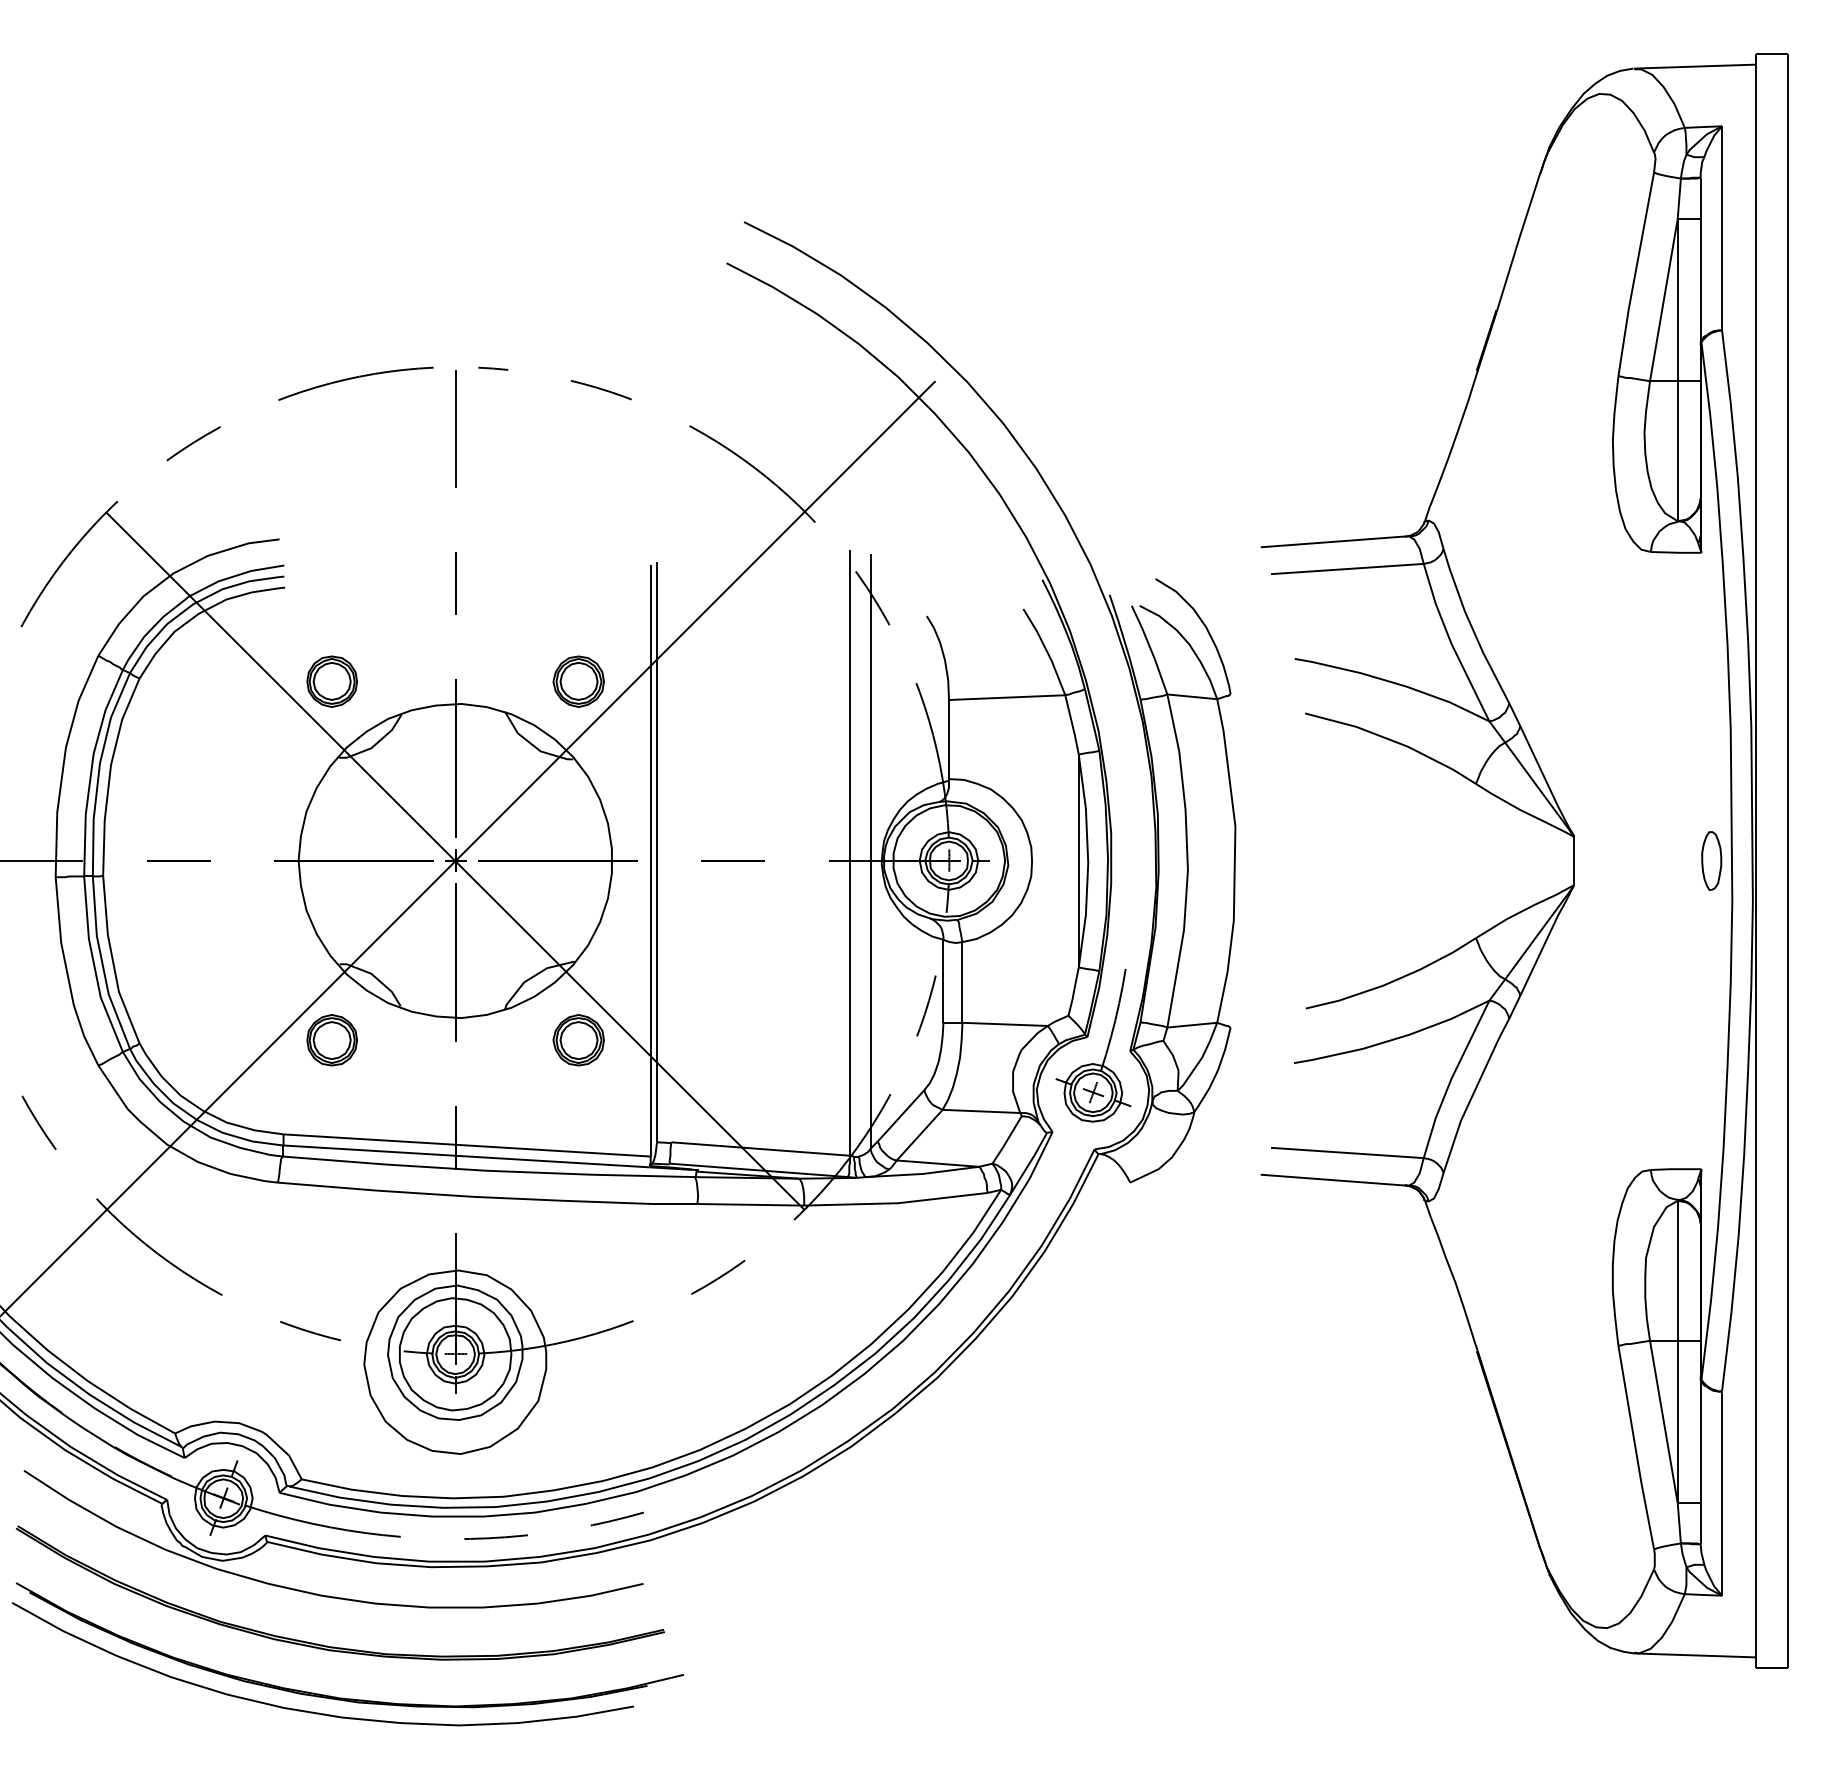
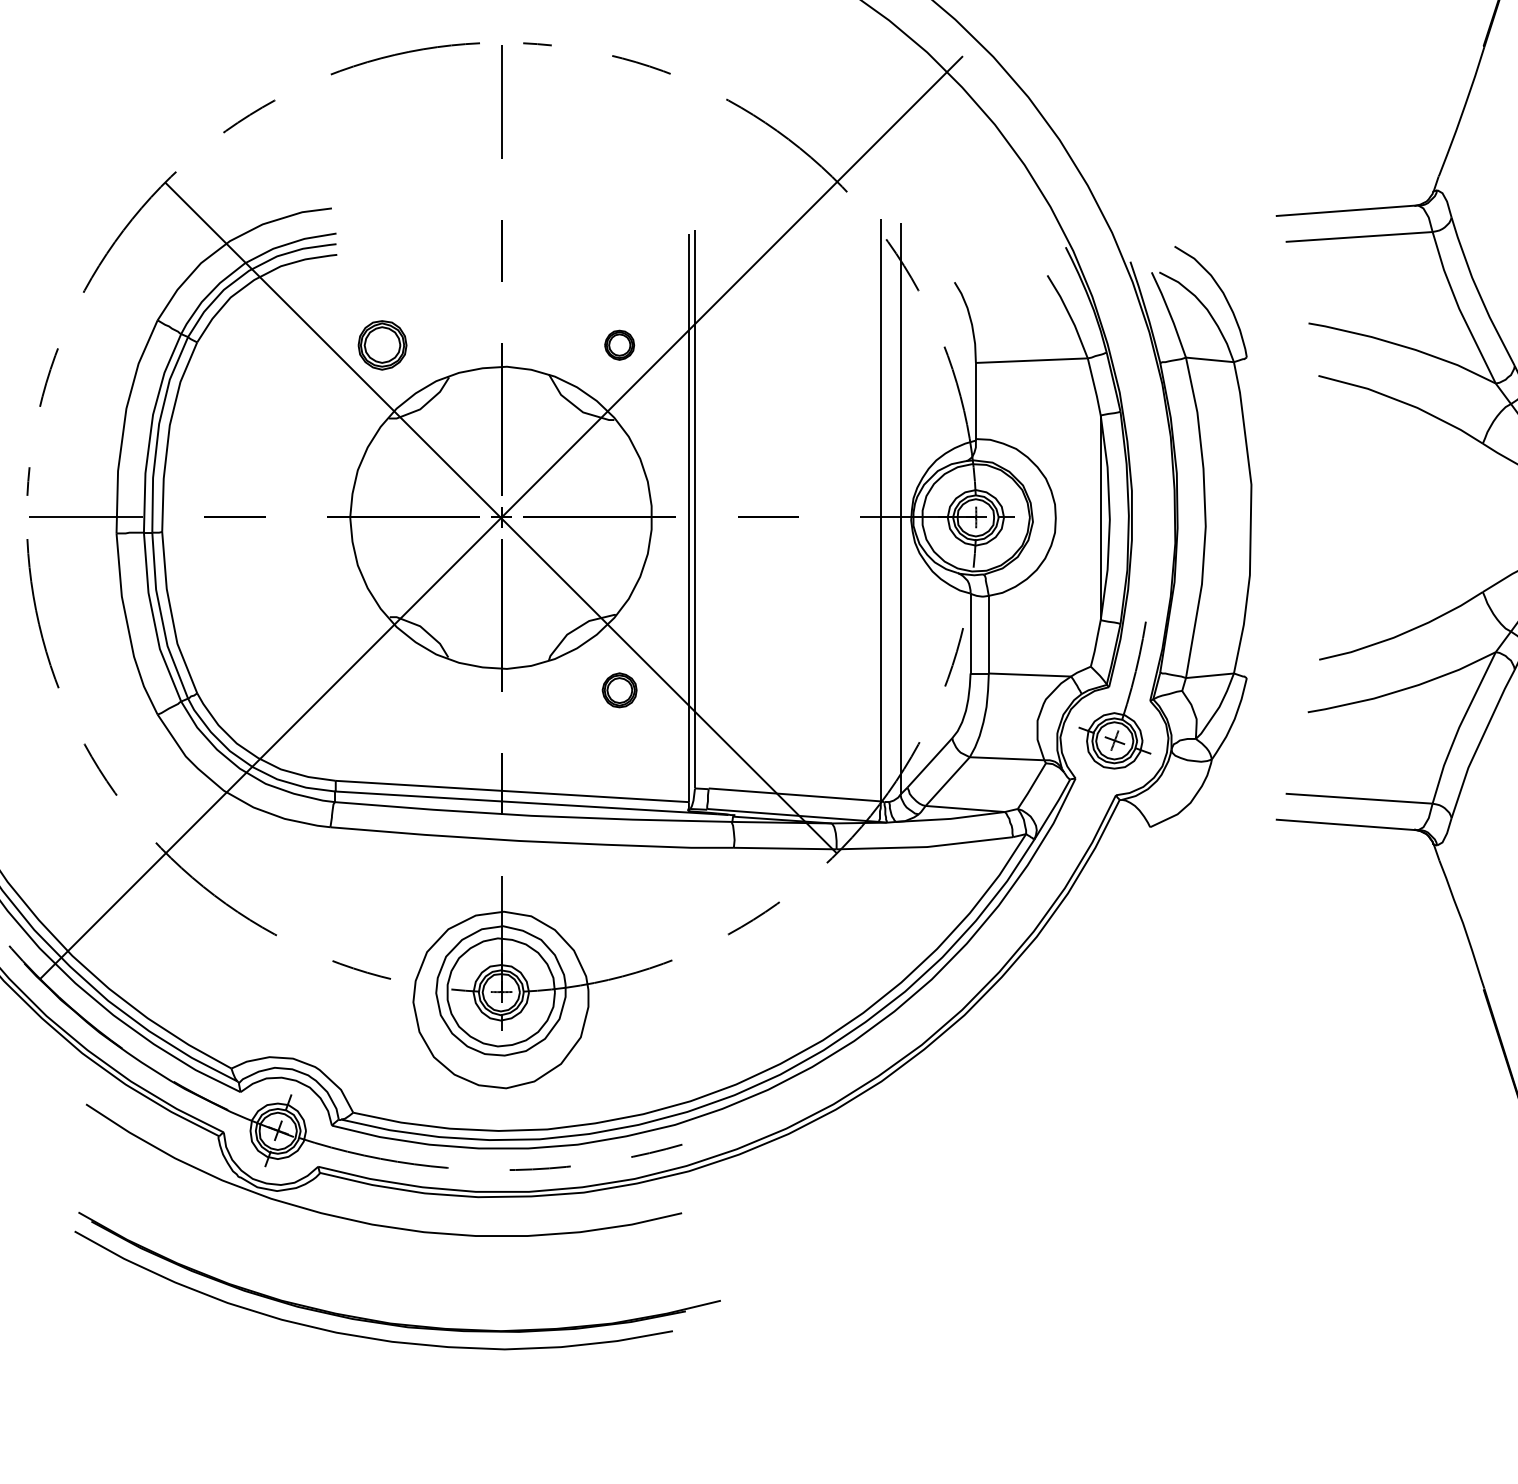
part: (578, 681) -> (619, 345), size x0.6
part: (331, 1040) -> (381, 690), removed
part: (578, 1040) -> (619, 690), size x0.7
part: (334, 1646) -> (384, 1273), removed

